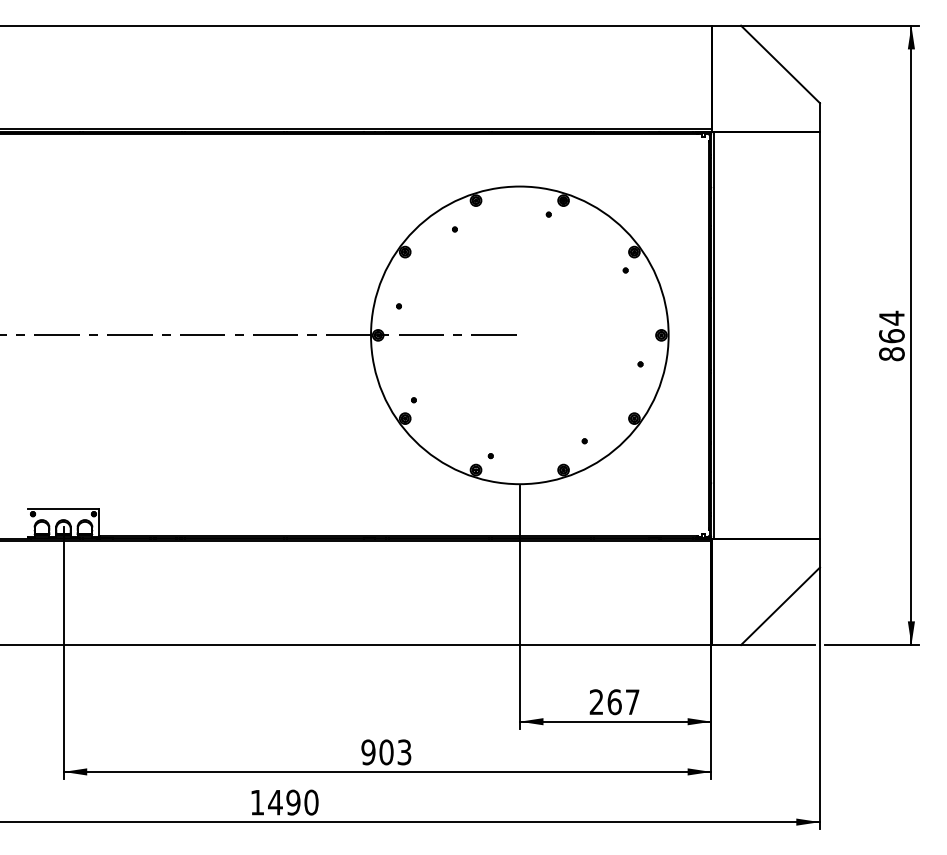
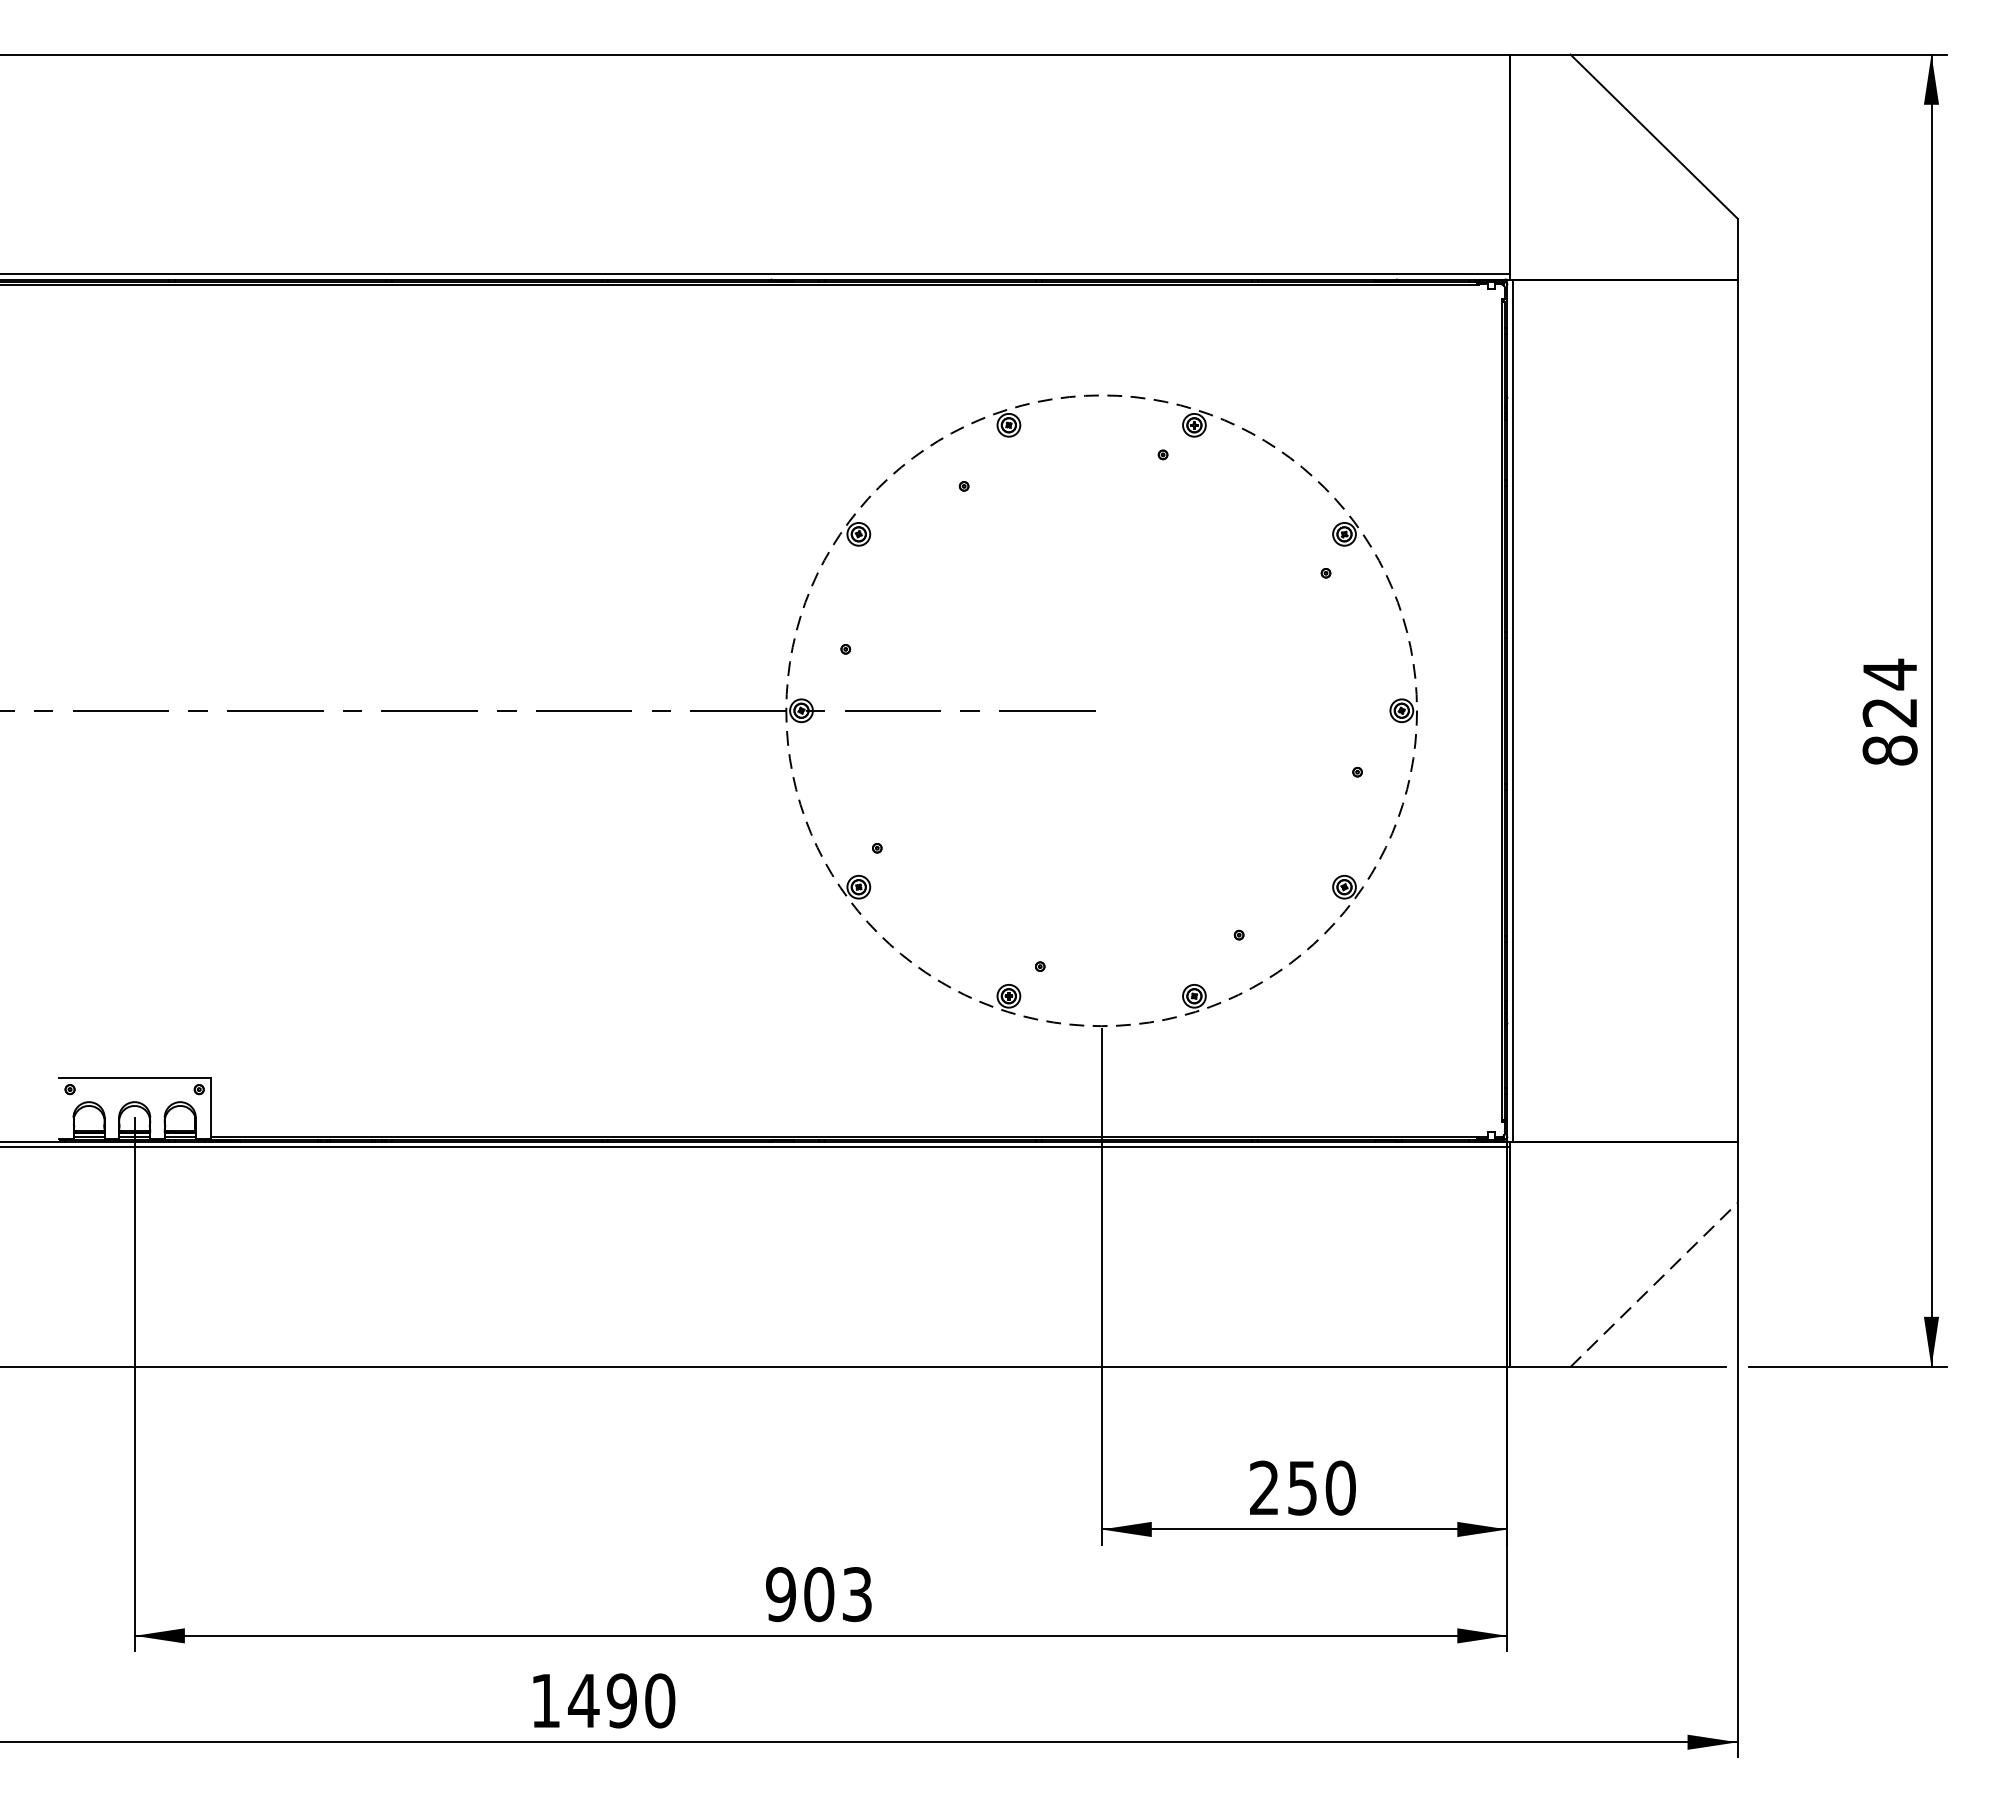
circle: (519, 335) -> (1100, 711), solid -> dashed
text: (891, 336) -> (1889, 713), 864 -> 824
line: (780, 605) -> (1654, 1283), solid -> dashed
text: (623, 702) -> (1321, 1488), 267 -> 250

